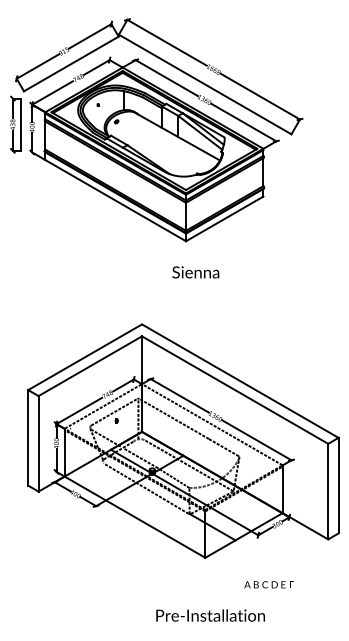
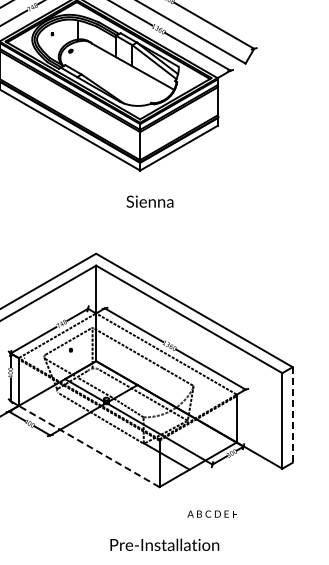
line: (338, 485) -> (292, 414), solid -> dashed
line: (134, 516) -> (88, 445), solid -> dashed
text: (268, 584) -> (211, 513), moved

